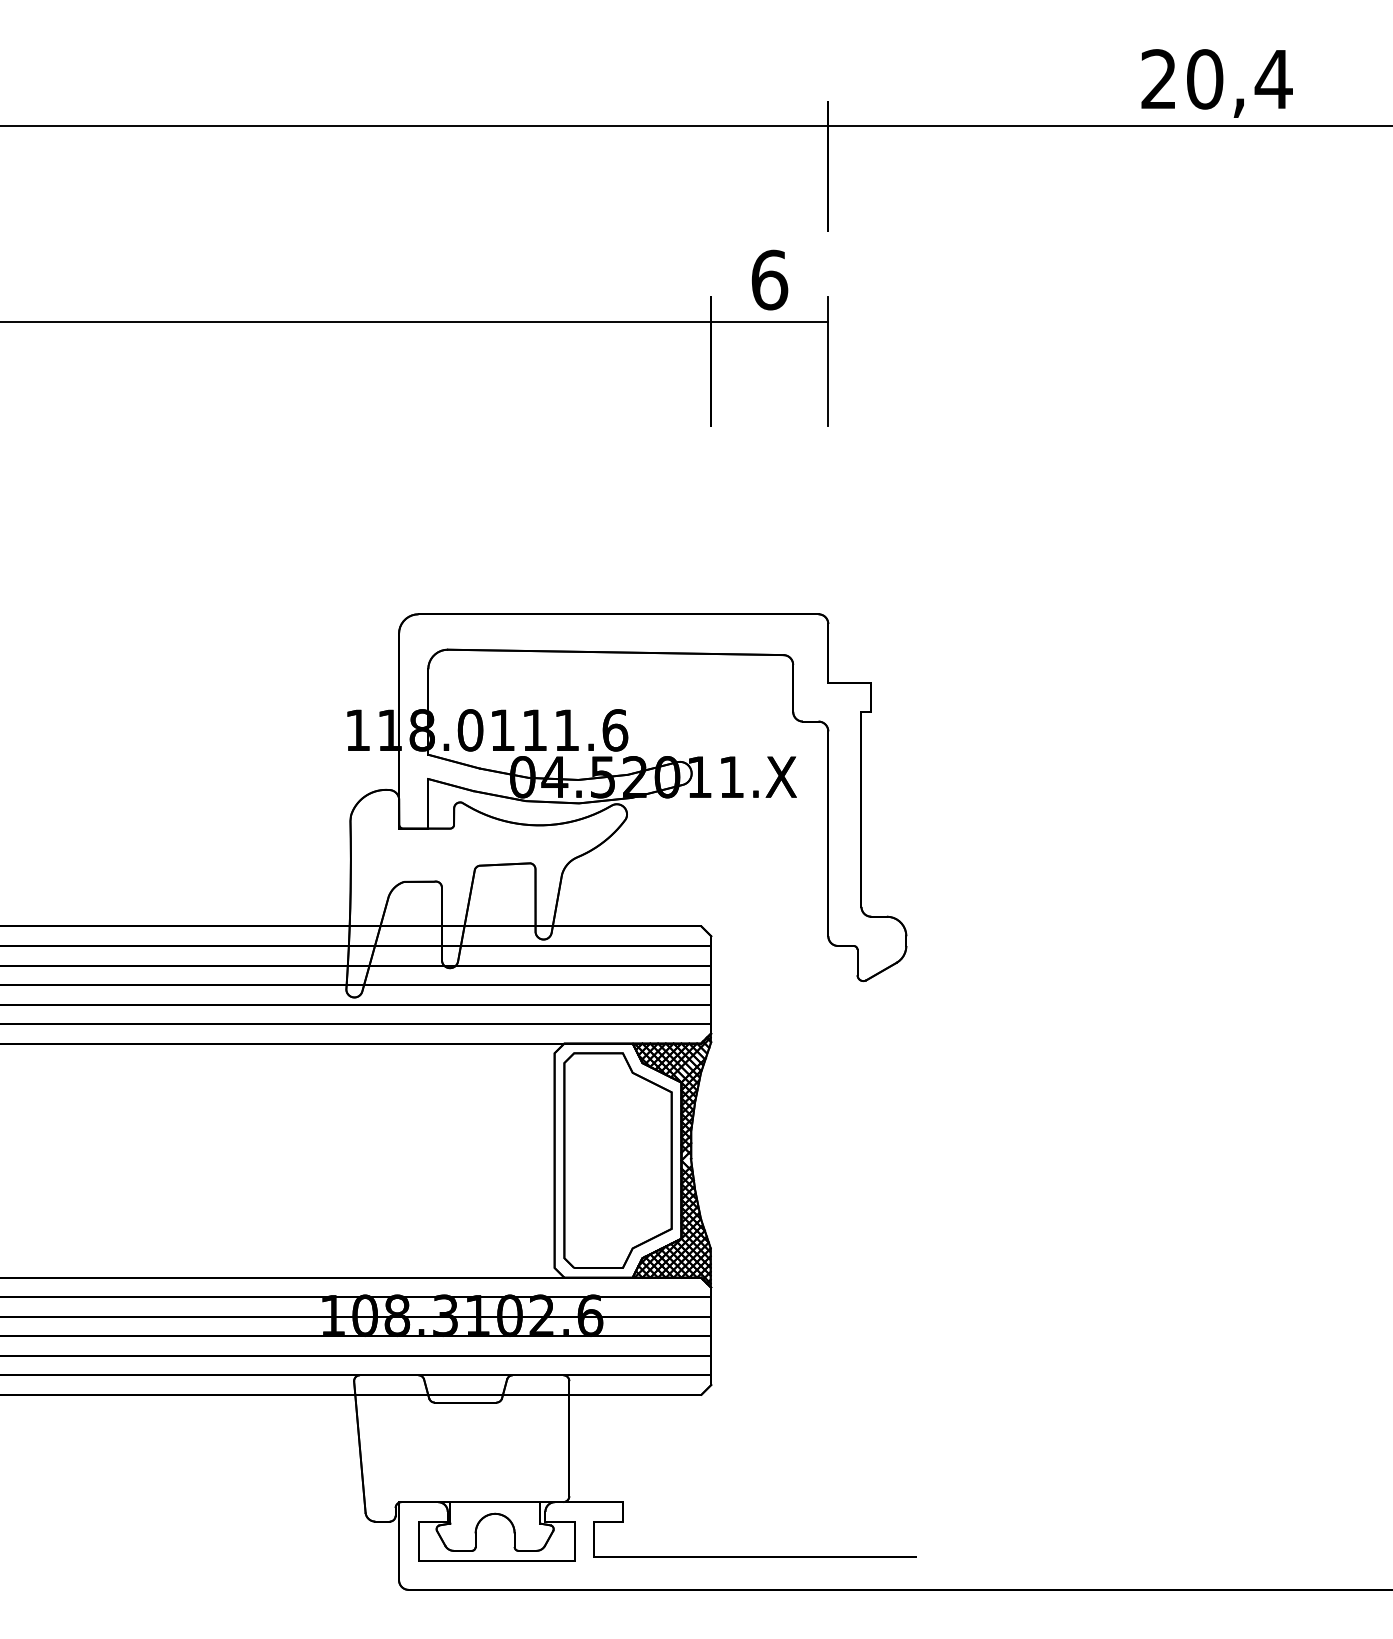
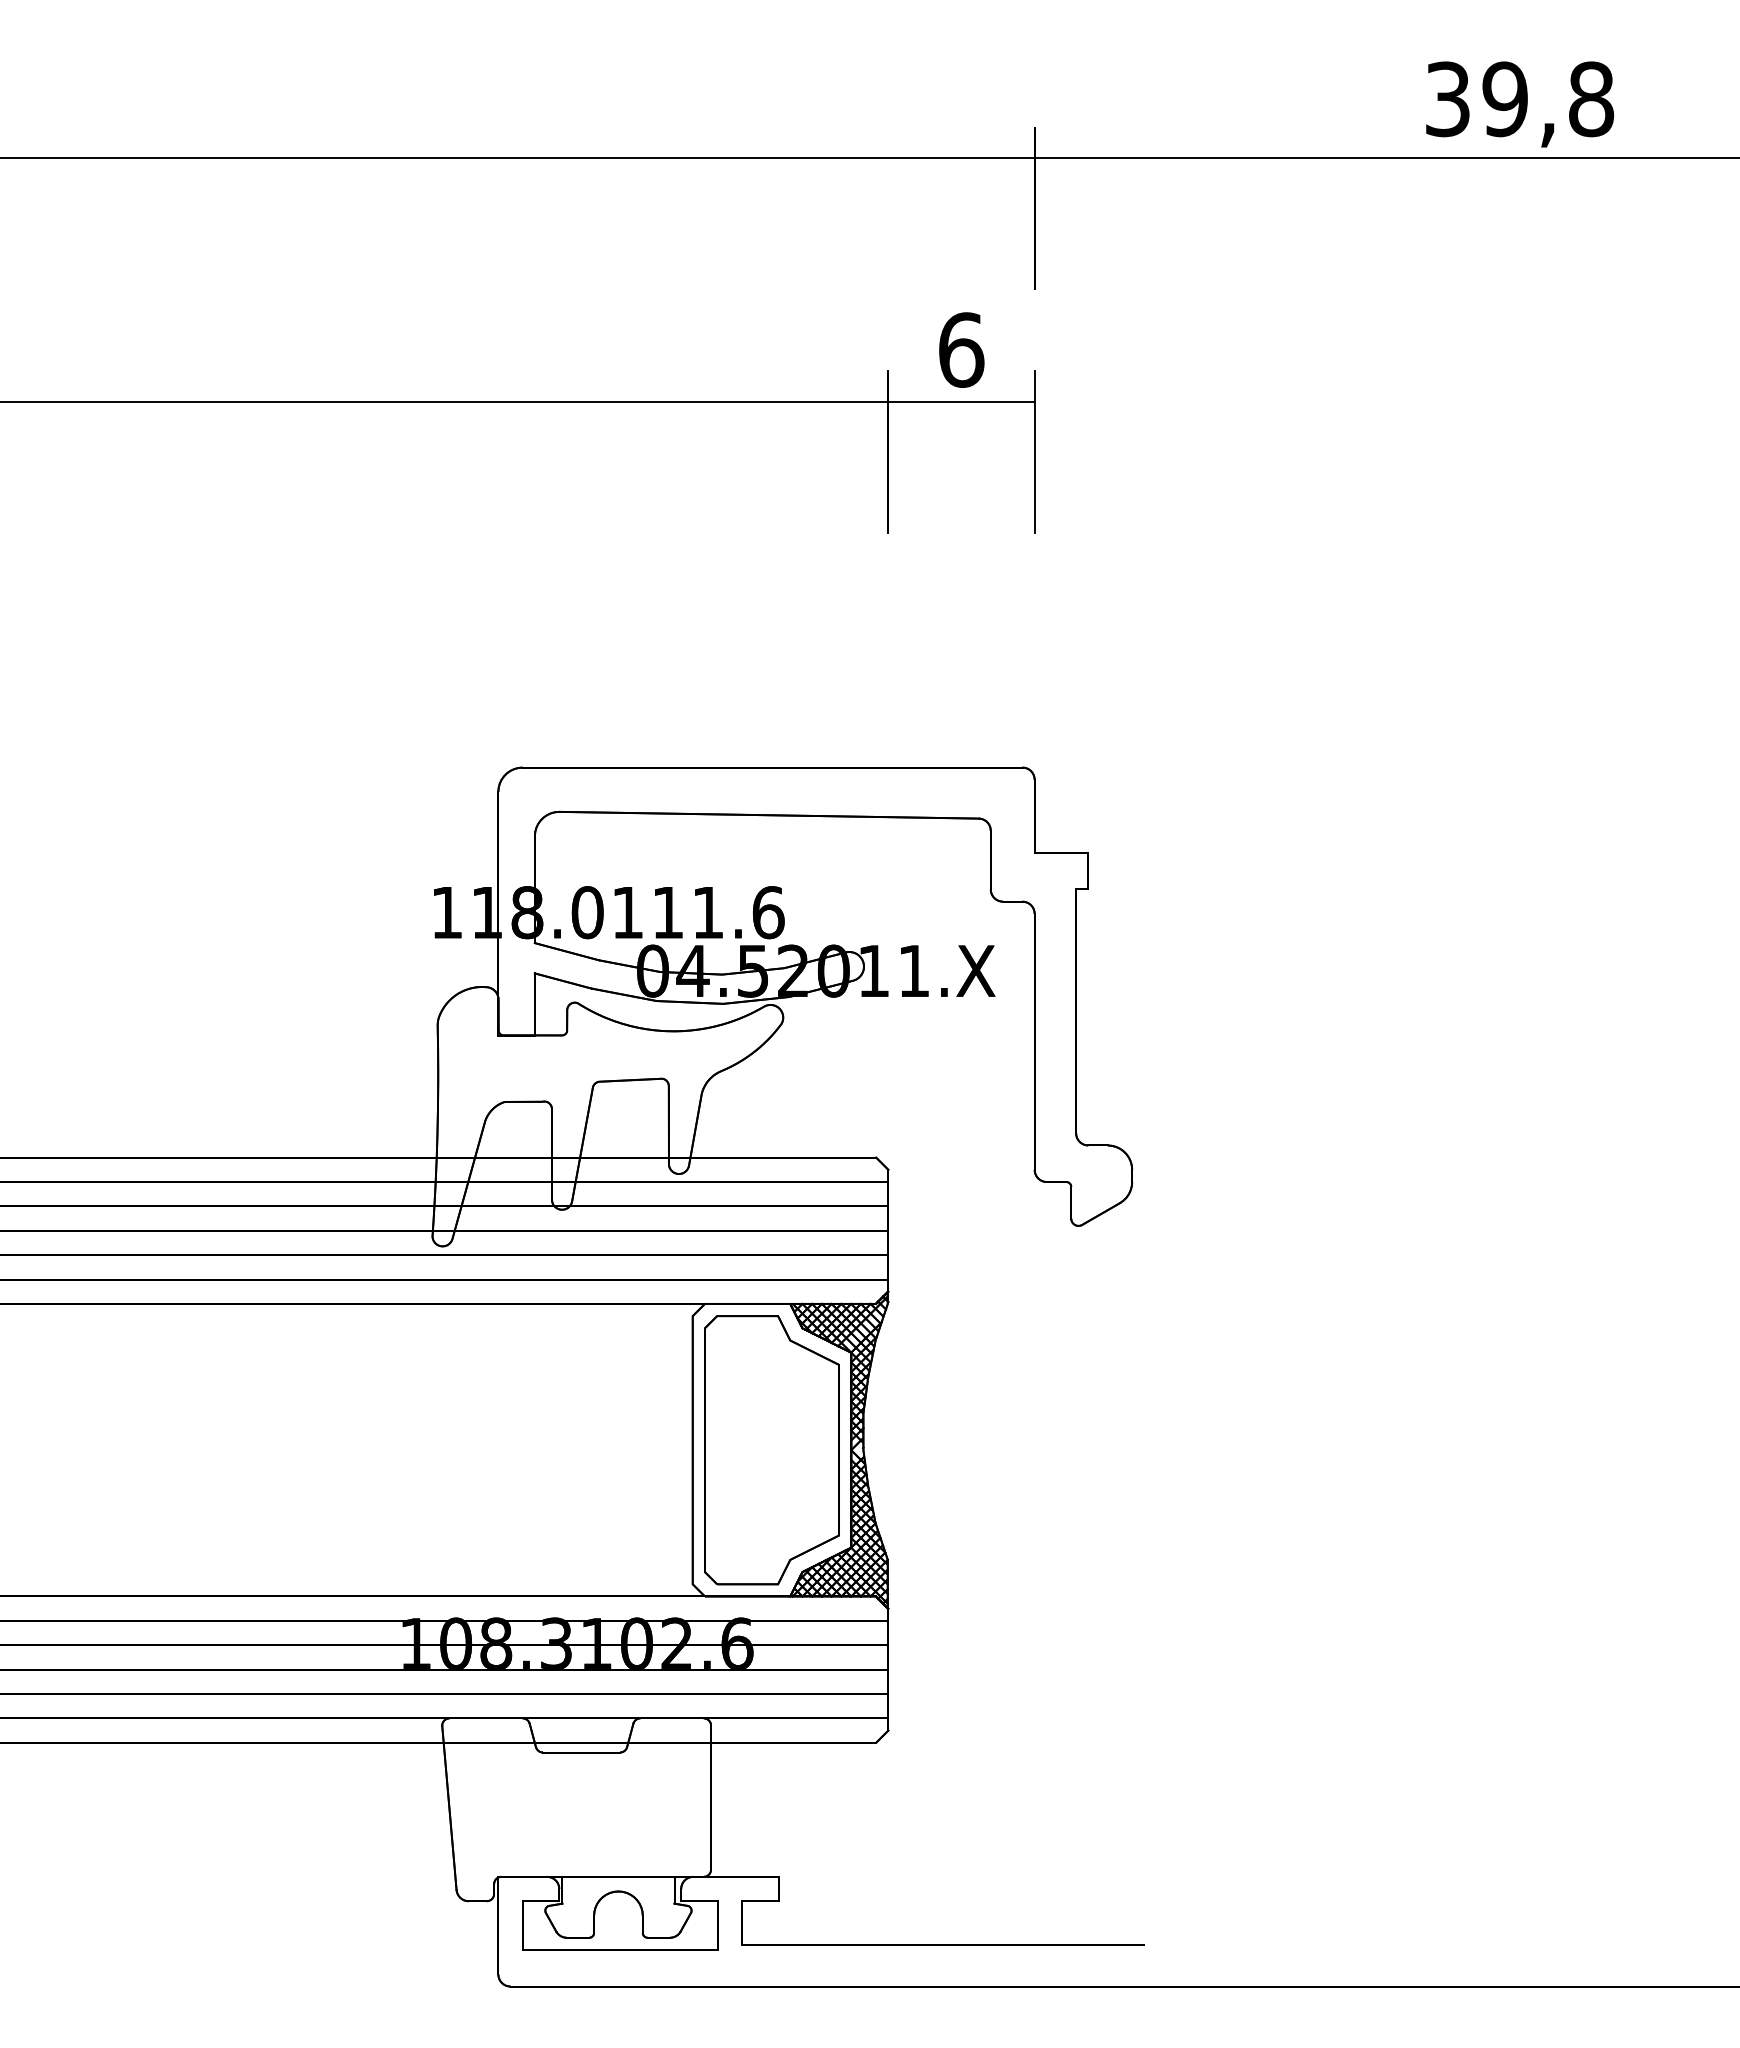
text: (1217, 79) -> (1520, 99), 20,4 -> 39,8

